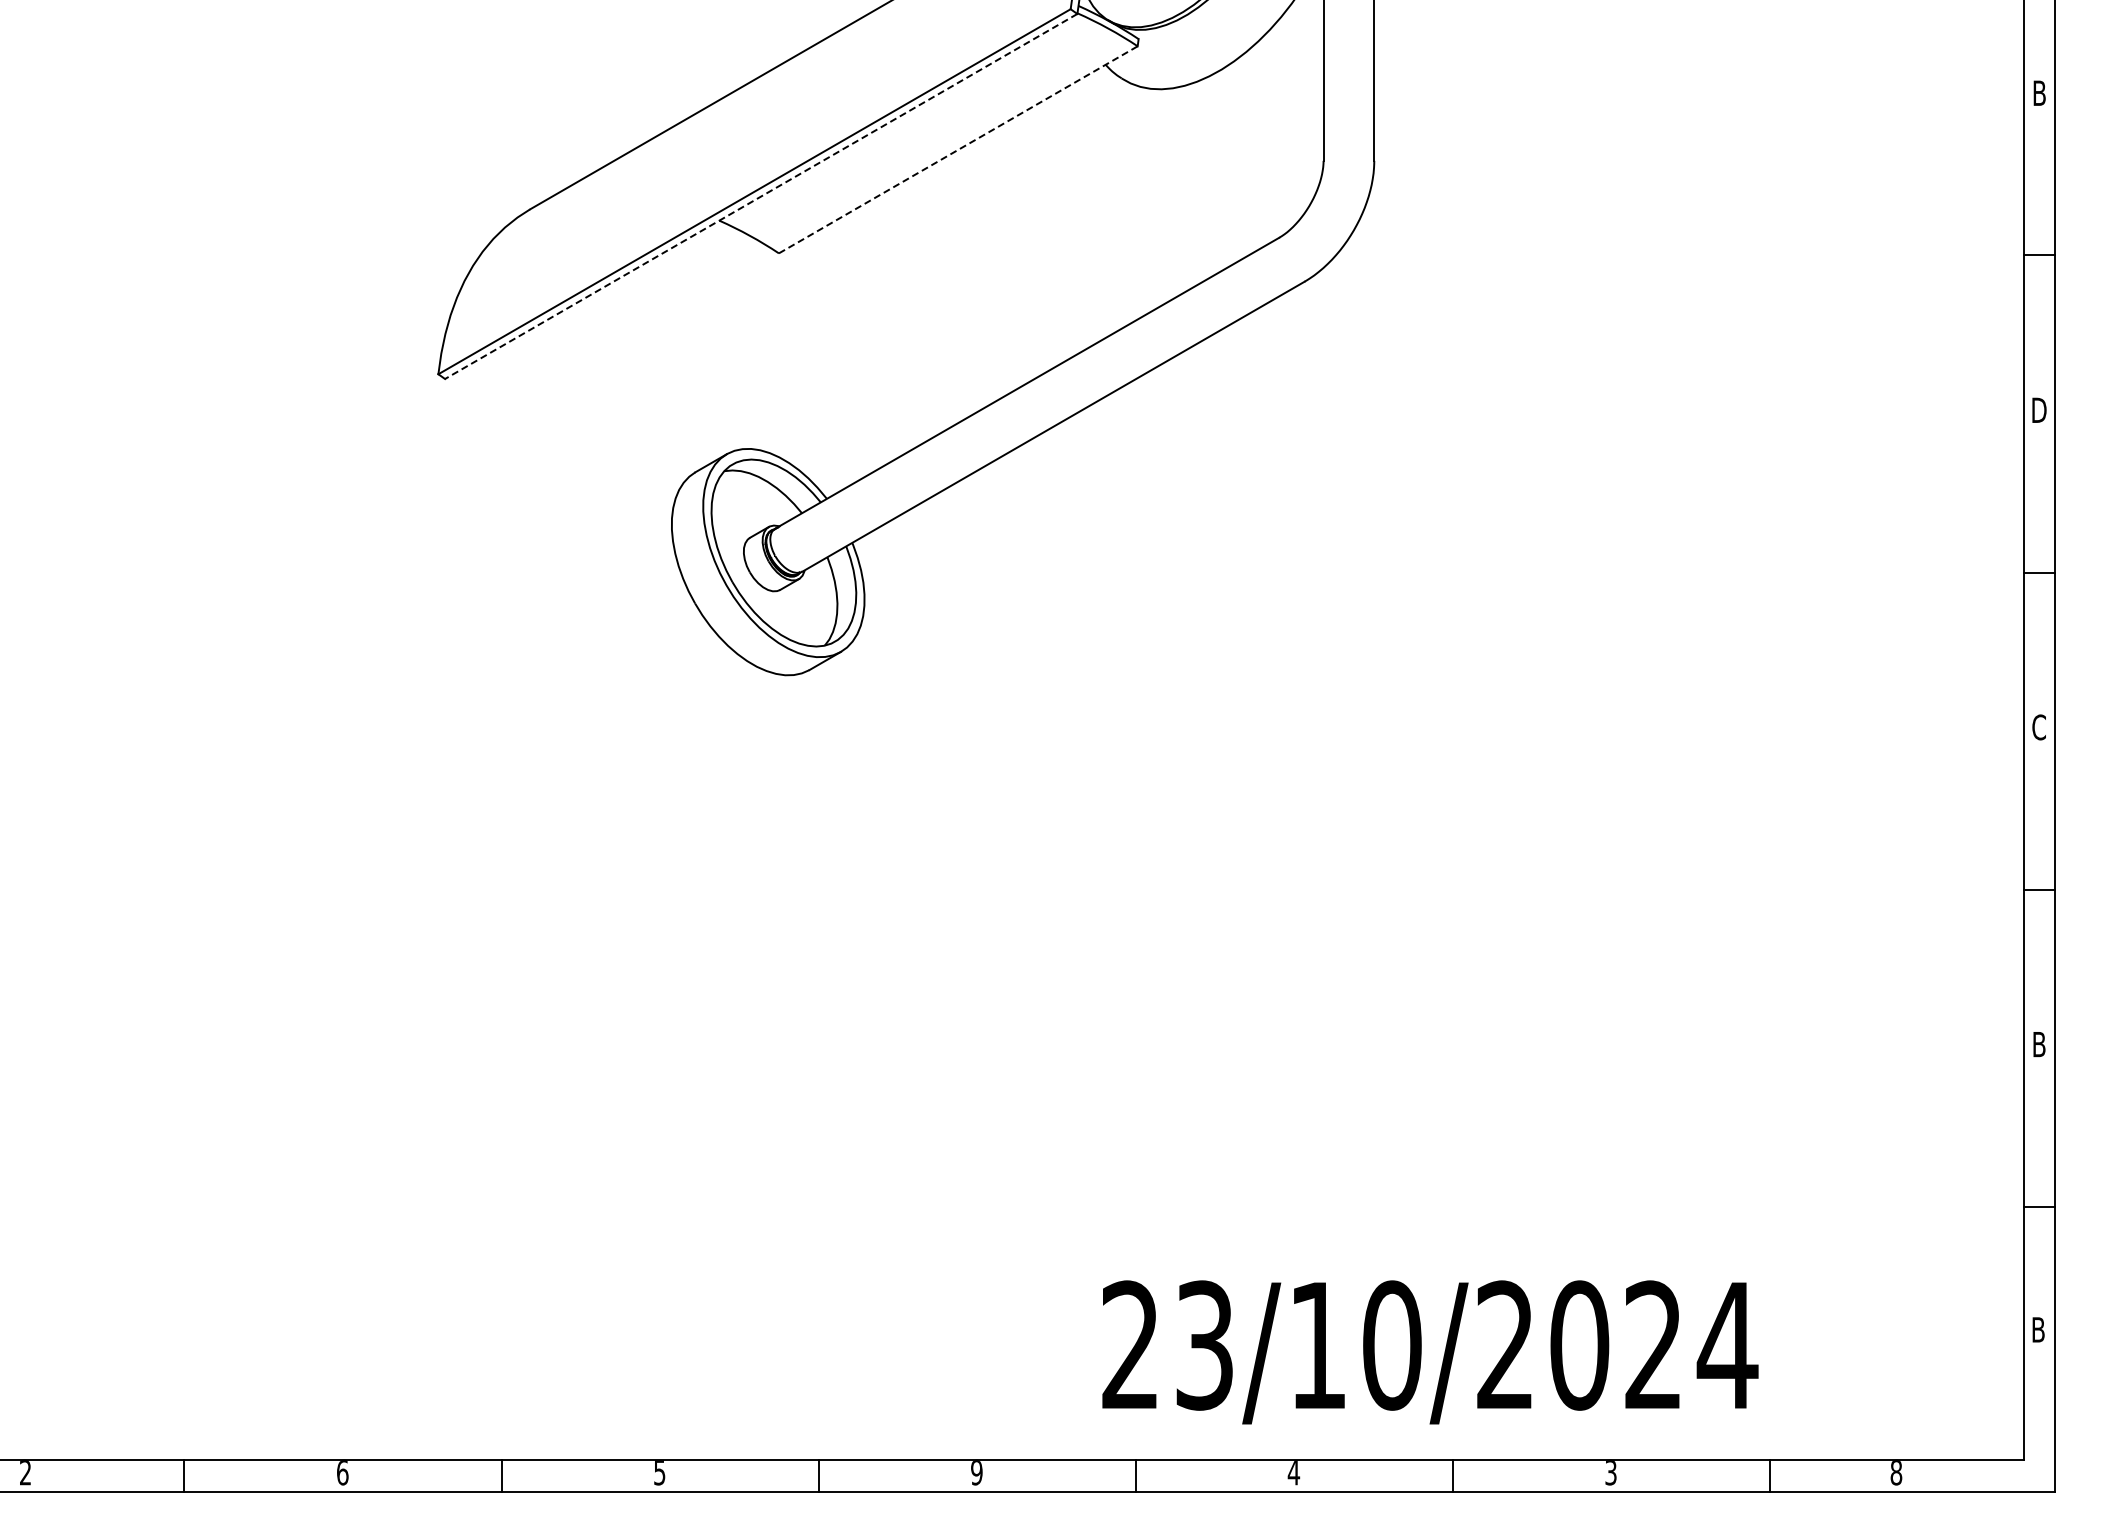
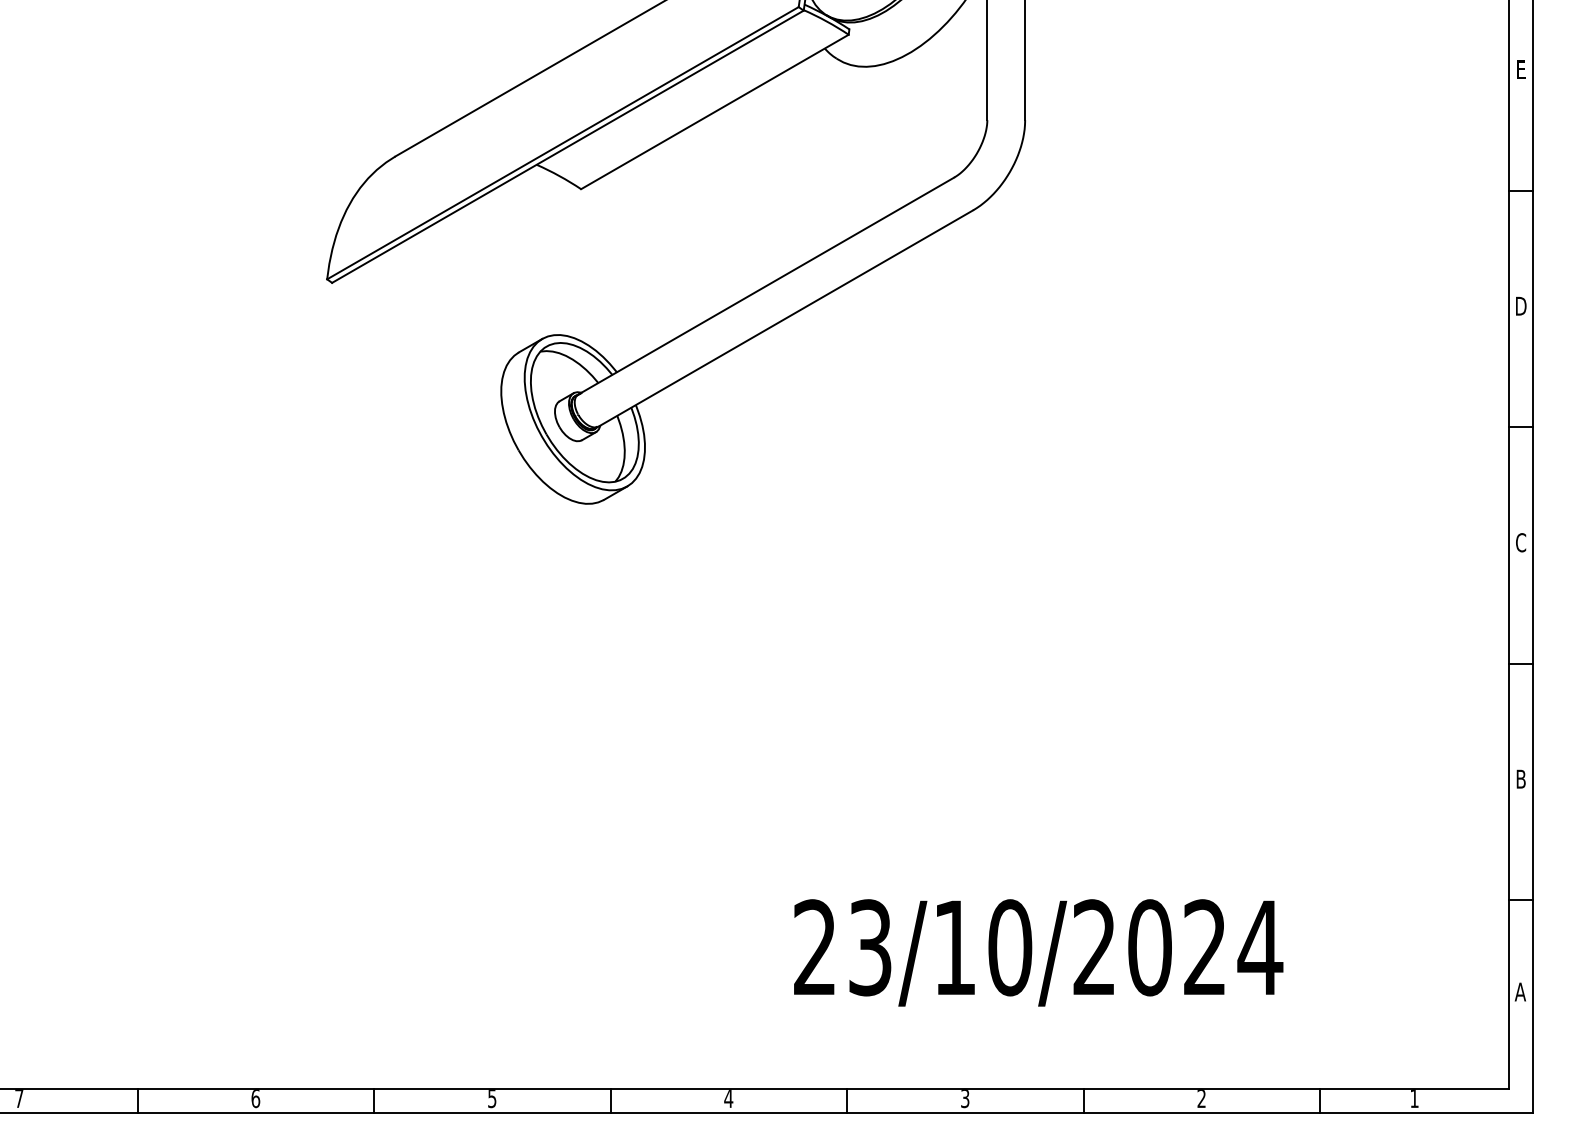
text: (2039, 92) -> (1521, 69), B -> E
line: (958, 149) -> (715, 111), dashed -> solid
line: (760, 196) -> (567, 146), dashed -> solid
text: (2037, 1329) -> (1519, 991), B -> A
text: (1430, 1352) -> (1038, 952), moved
text: (25, 1473) -> (19, 1099), 2 -> 7
text: (976, 1473) -> (728, 1099), 9 -> 4
text: (1293, 1473) -> (964, 1099), 4 -> 3
text: (1610, 1473) -> (1201, 1099), 3 -> 2
text: (1896, 1473) -> (1414, 1099), 8 -> 1

